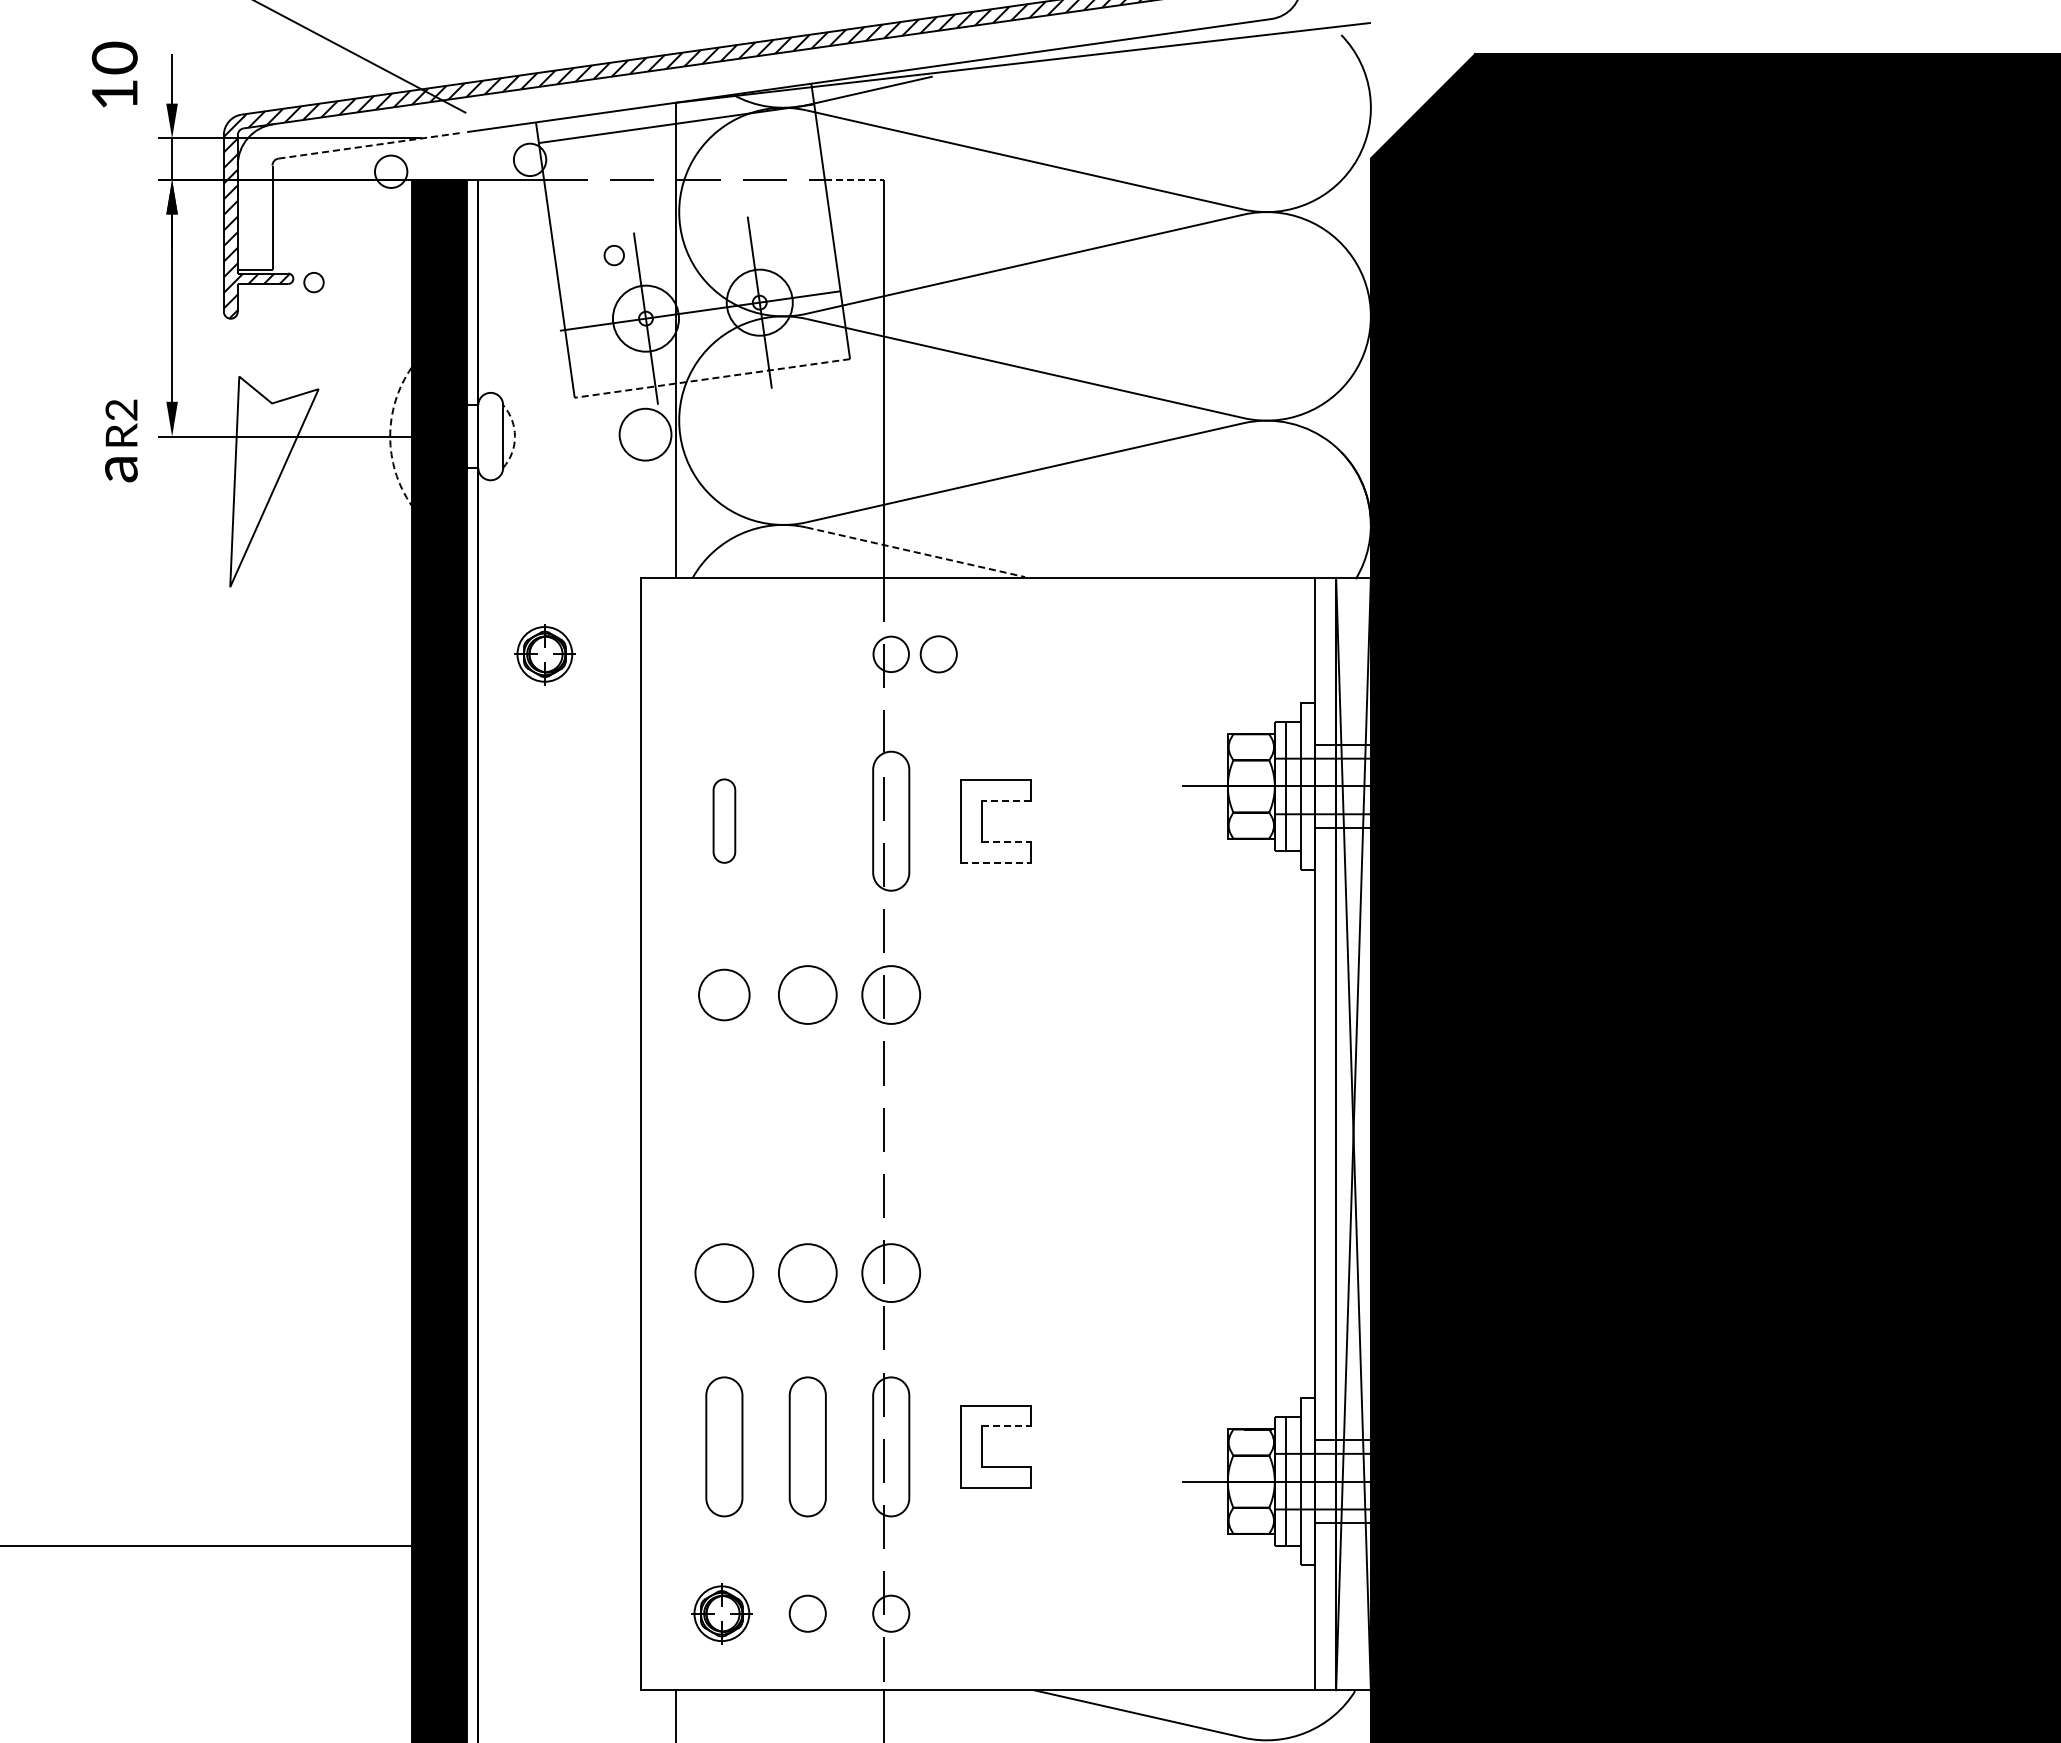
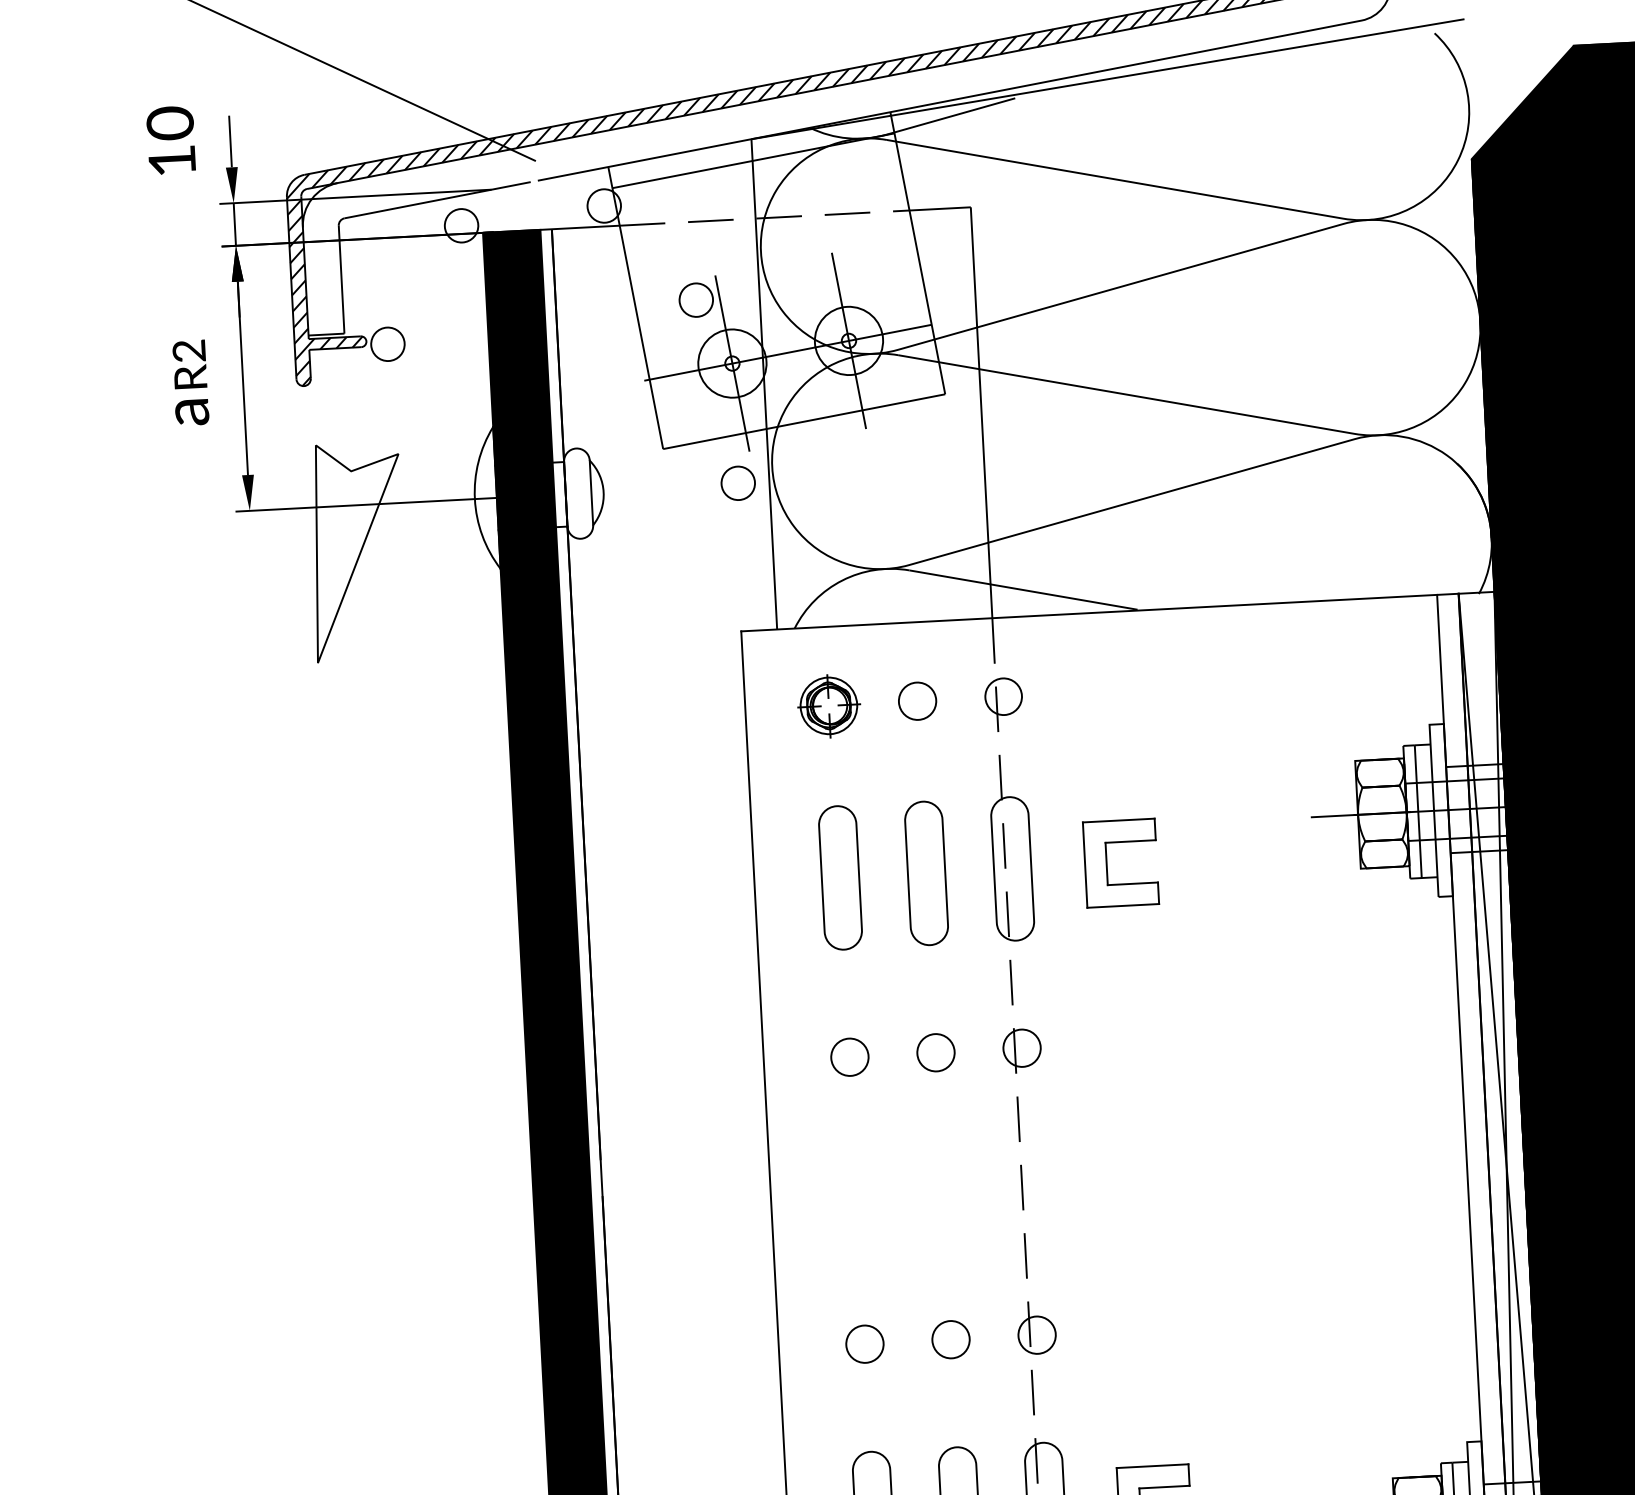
line: (369, 145) -> (437, 199), dashed -> solid
line: (854, 179) -> (940, 208), dashed -> solid
circle: (614, 255) -> (696, 300), size x1.67
circle: (313, 282) -> (387, 344), size x1.67
line: (711, 378) -> (803, 421), dashed -> solid
circle: (645, 434) -> (738, 483), size x0.62
arc: (390, 436) -> (475, 498), dashed -> solid
arc: (515, 436) -> (604, 492), dashed -> solid
text: (121, 440) -> (190, 382), moved
line: (916, 552) -> (1024, 590), dashed -> solid
part: (544, 654) -> (828, 706), moved
circle: (938, 654) -> (917, 701), moved
line: (1006, 800) -> (1130, 841), dashed -> solid
part: (724, 820) -> (840, 877), size x1.67
part: (807, 820) -> (926, 872), added
line: (1007, 841) -> (1133, 883), dashed -> solid
line: (996, 862) -> (1123, 905), dashed -> solid
circle: (724, 994) -> (850, 1056), size x0.71
circle: (807, 994) -> (935, 1052), size x0.62
circle: (891, 994) -> (1022, 1047), size x0.62
circle: (724, 1273) -> (865, 1344), size x0.62
circle: (807, 1273) -> (950, 1340), size x0.62
circle: (891, 1273) -> (1037, 1335), size x0.62
line: (1007, 1426) -> (1165, 1487), dashed -> solid

